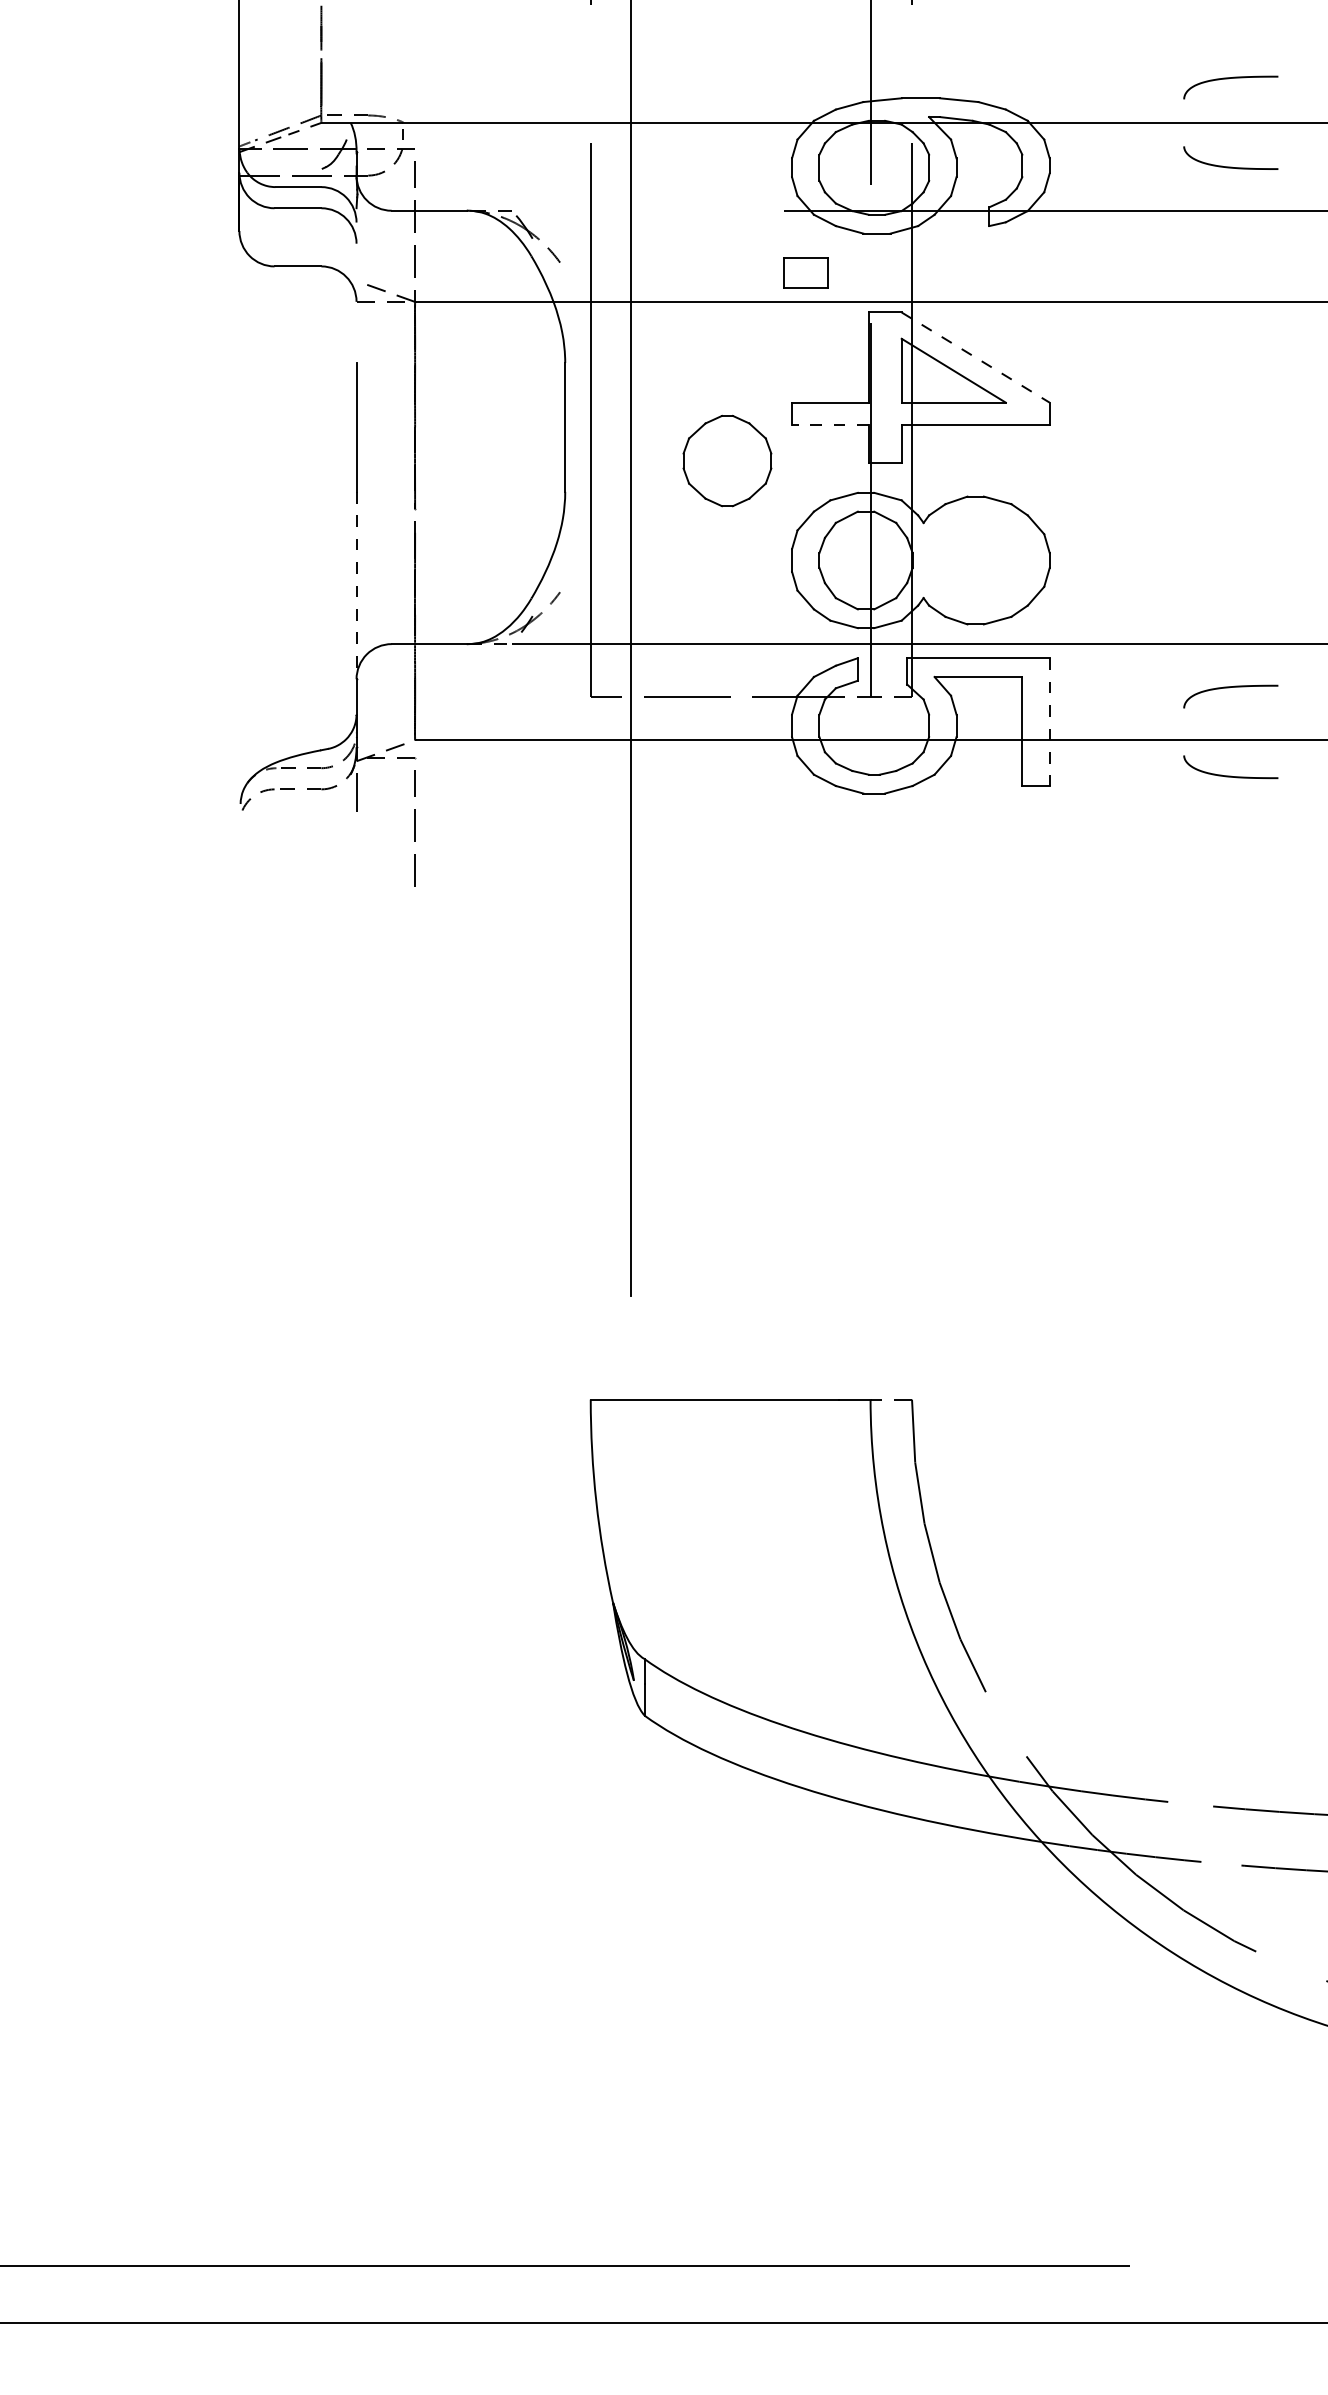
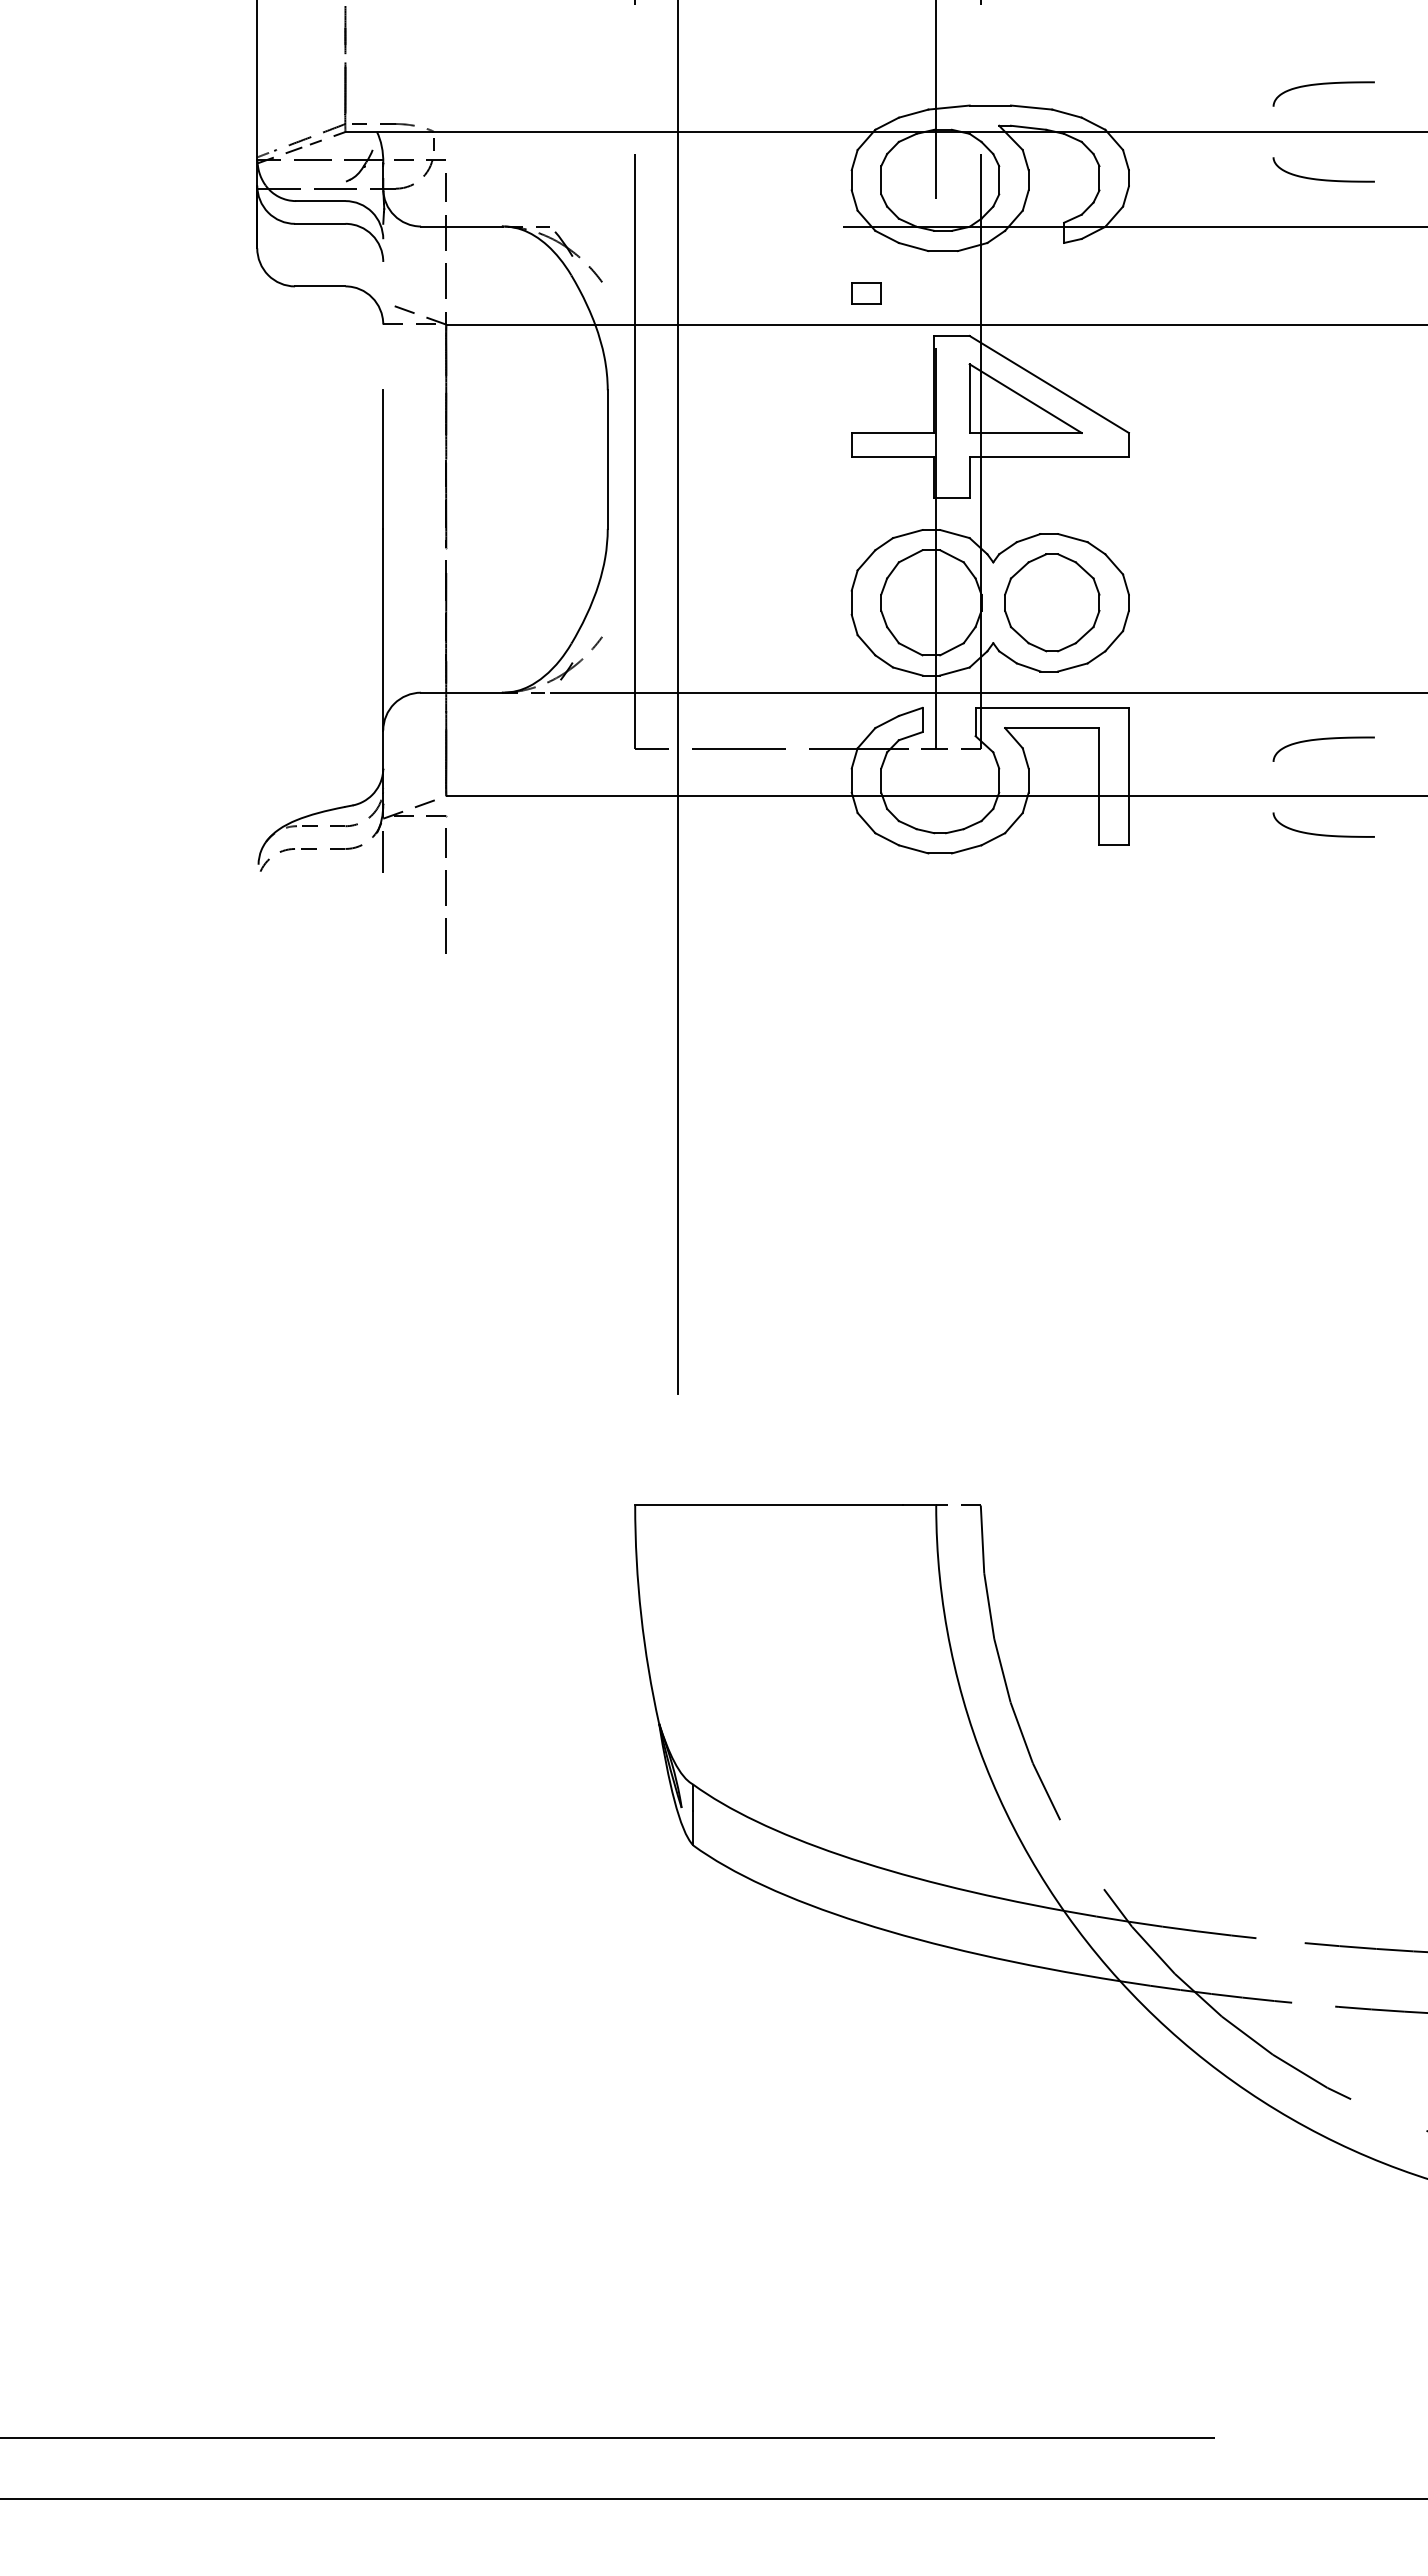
part: (805, 273) -> (866, 293), size x0.62
line: (975, 357) -> (1049, 384), dashed -> solid
line: (829, 425) -> (892, 457), dashed -> solid
part: (727, 460) -> (1052, 602), moved
line: (356, 585) -> (383, 629), dashed -> solid
line: (1049, 722) -> (1128, 776), dashed -> solid

